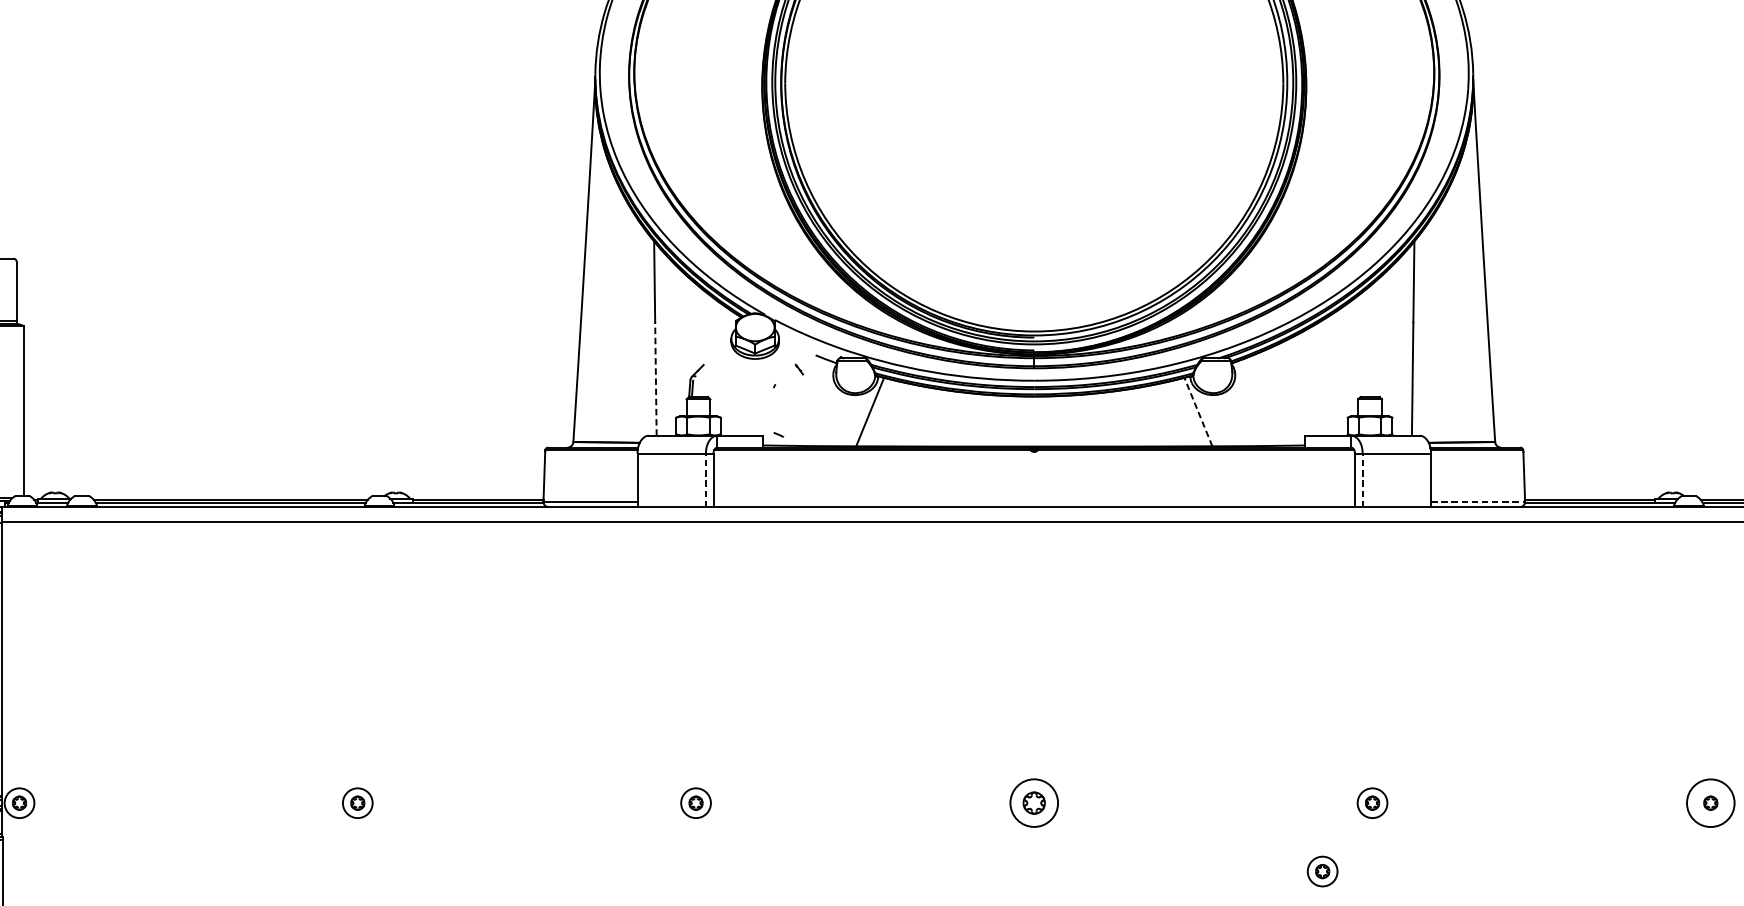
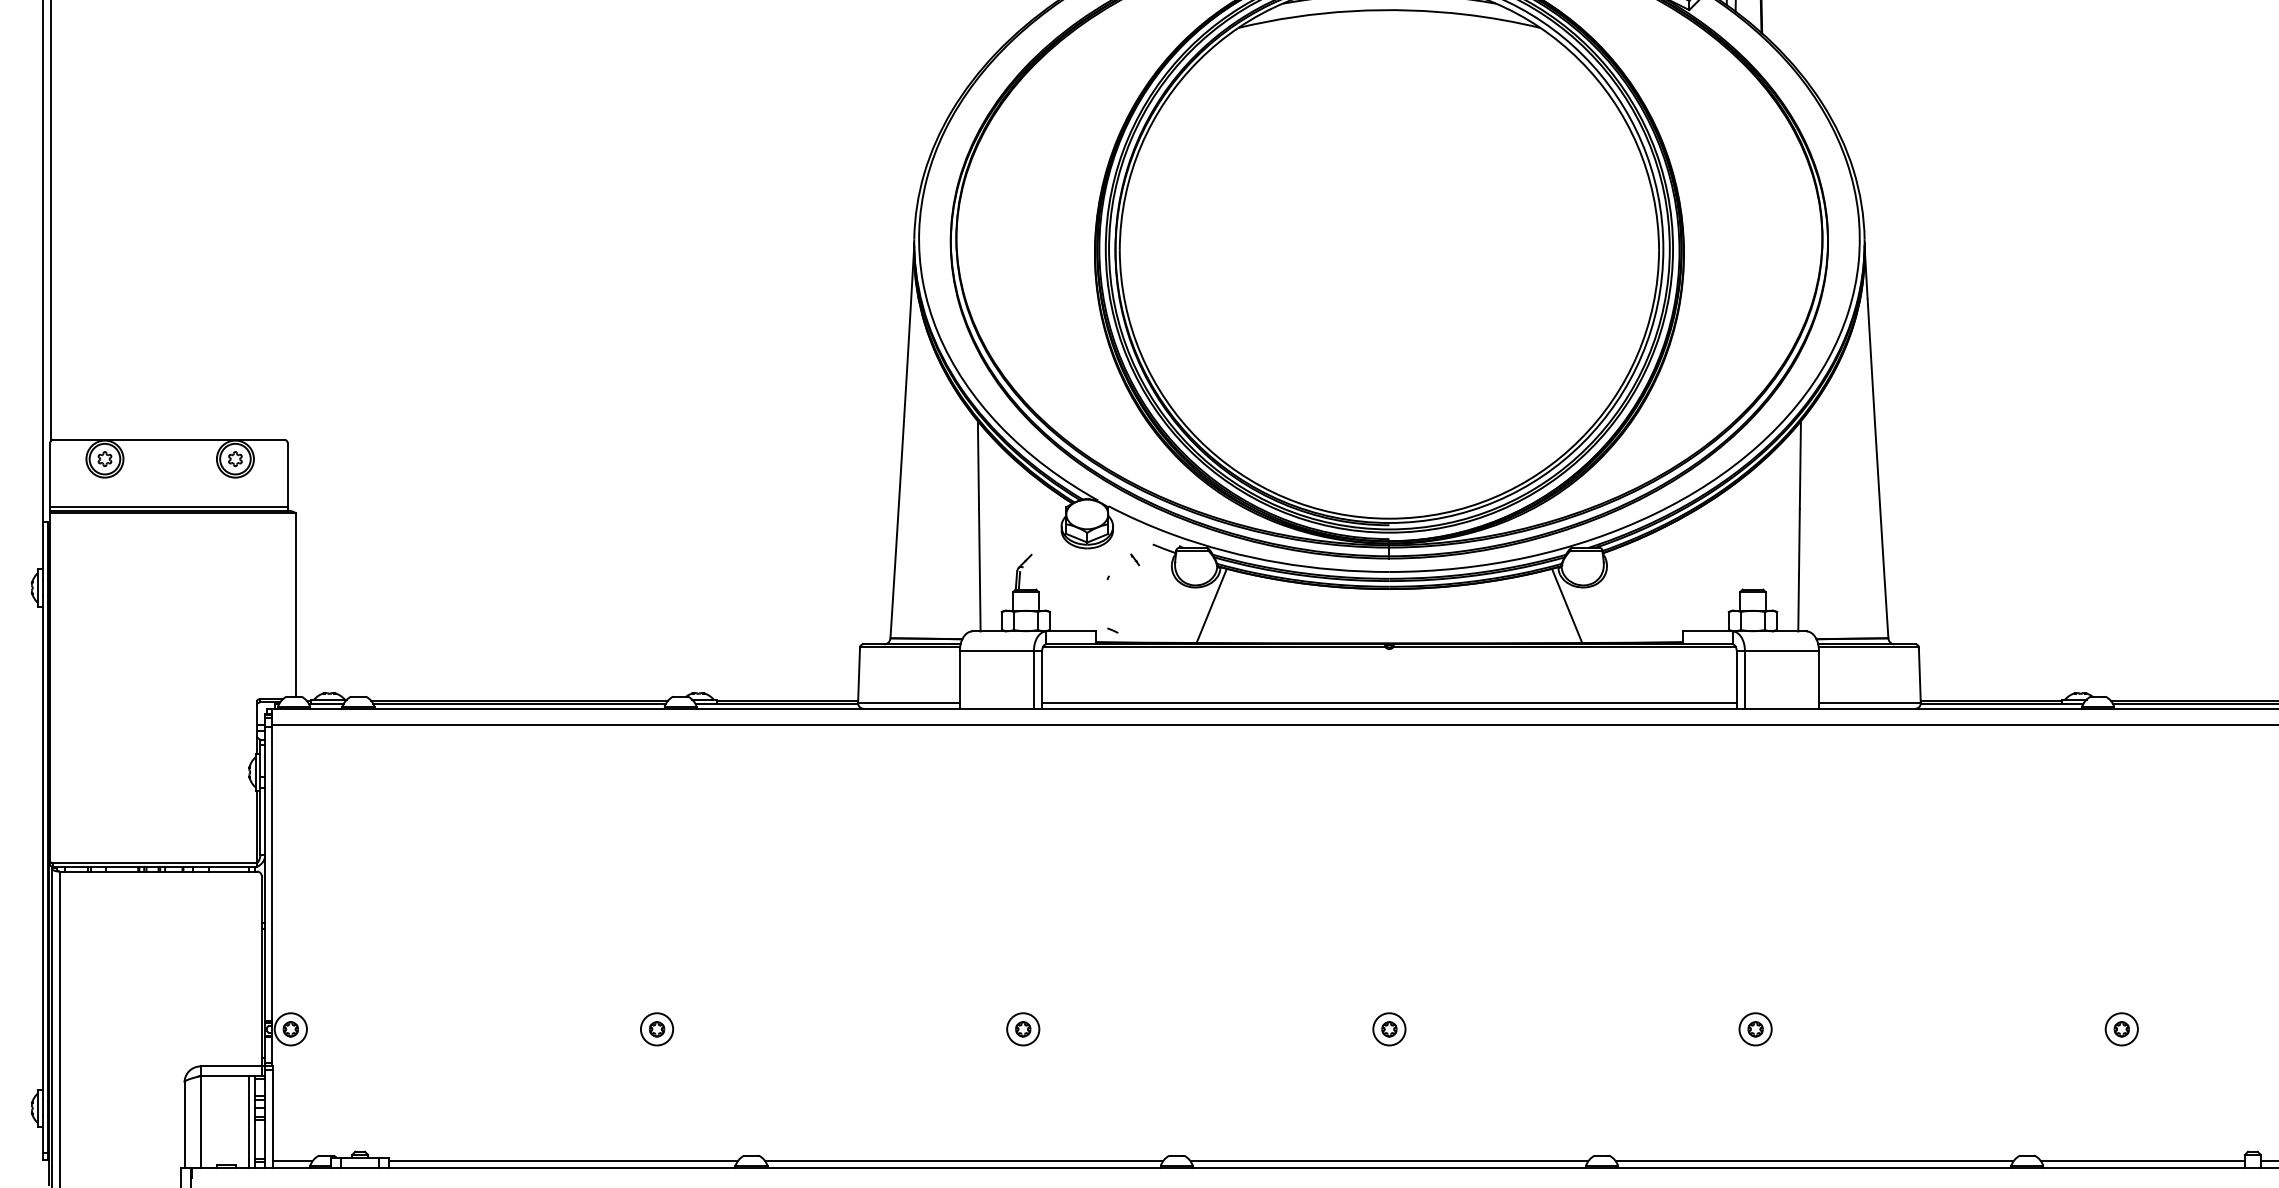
line: (655, 378) -> (979, 569), dashed -> solid
line: (1197, 411) -> (1566, 605), dashed -> solid
line: (705, 480) -> (1033, 679), dashed -> solid
line: (1362, 480) -> (1744, 679), dashed -> solid
line: (1034, 502) -> (1389, 703), added
line: (1477, 502) -> (1869, 703), dashed -> solid
part: (1034, 803) -> (1389, 1029), size x0.62
circle: (1710, 803) -> (2121, 1029), size x0.62
part: (1322, 871) -> (1701, 1103), removed

